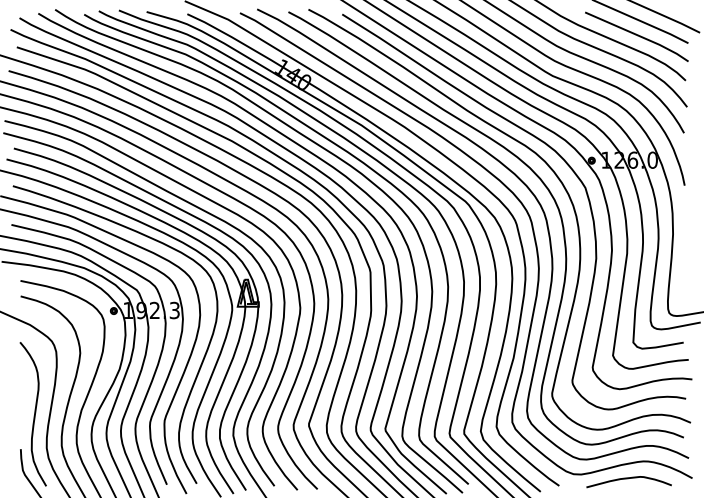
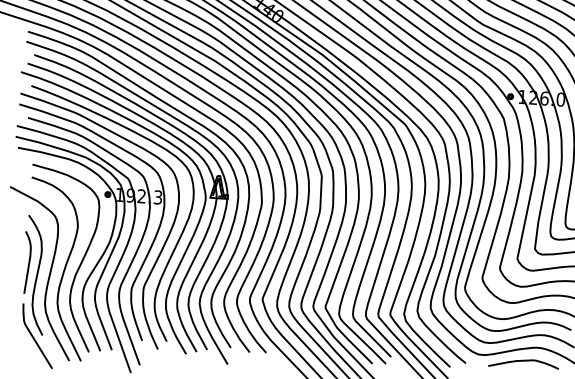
curve: (23, 399) -> (28, 262), added

